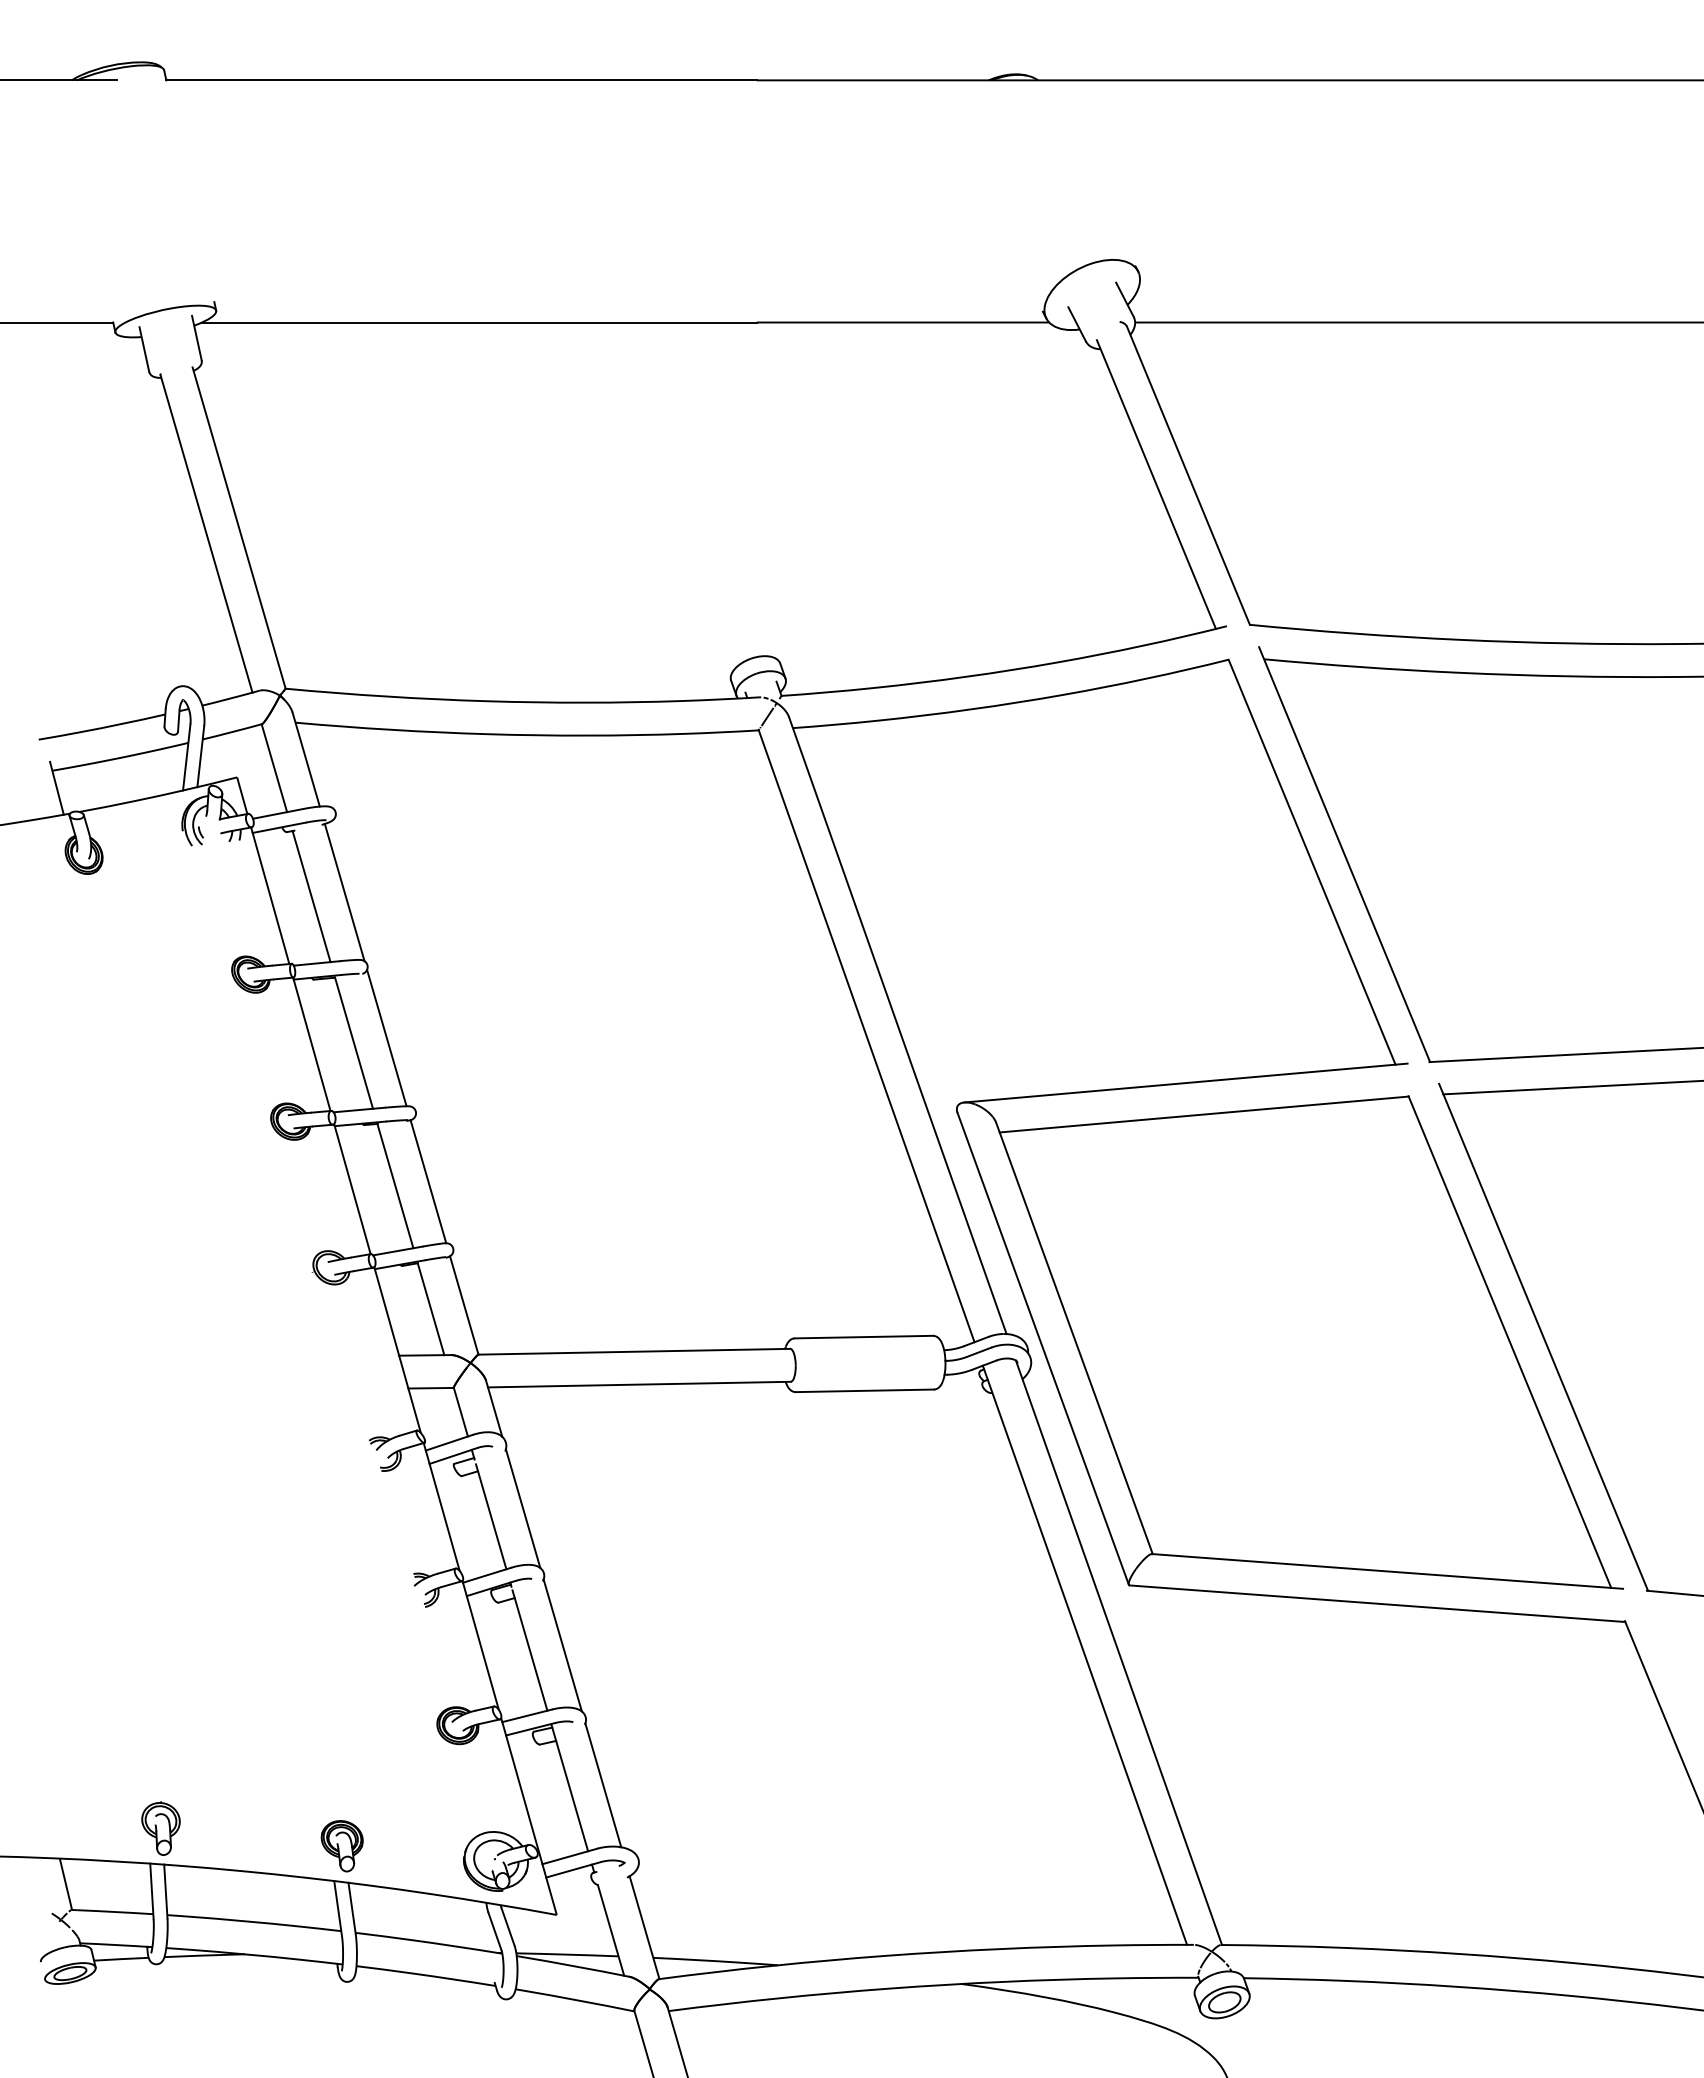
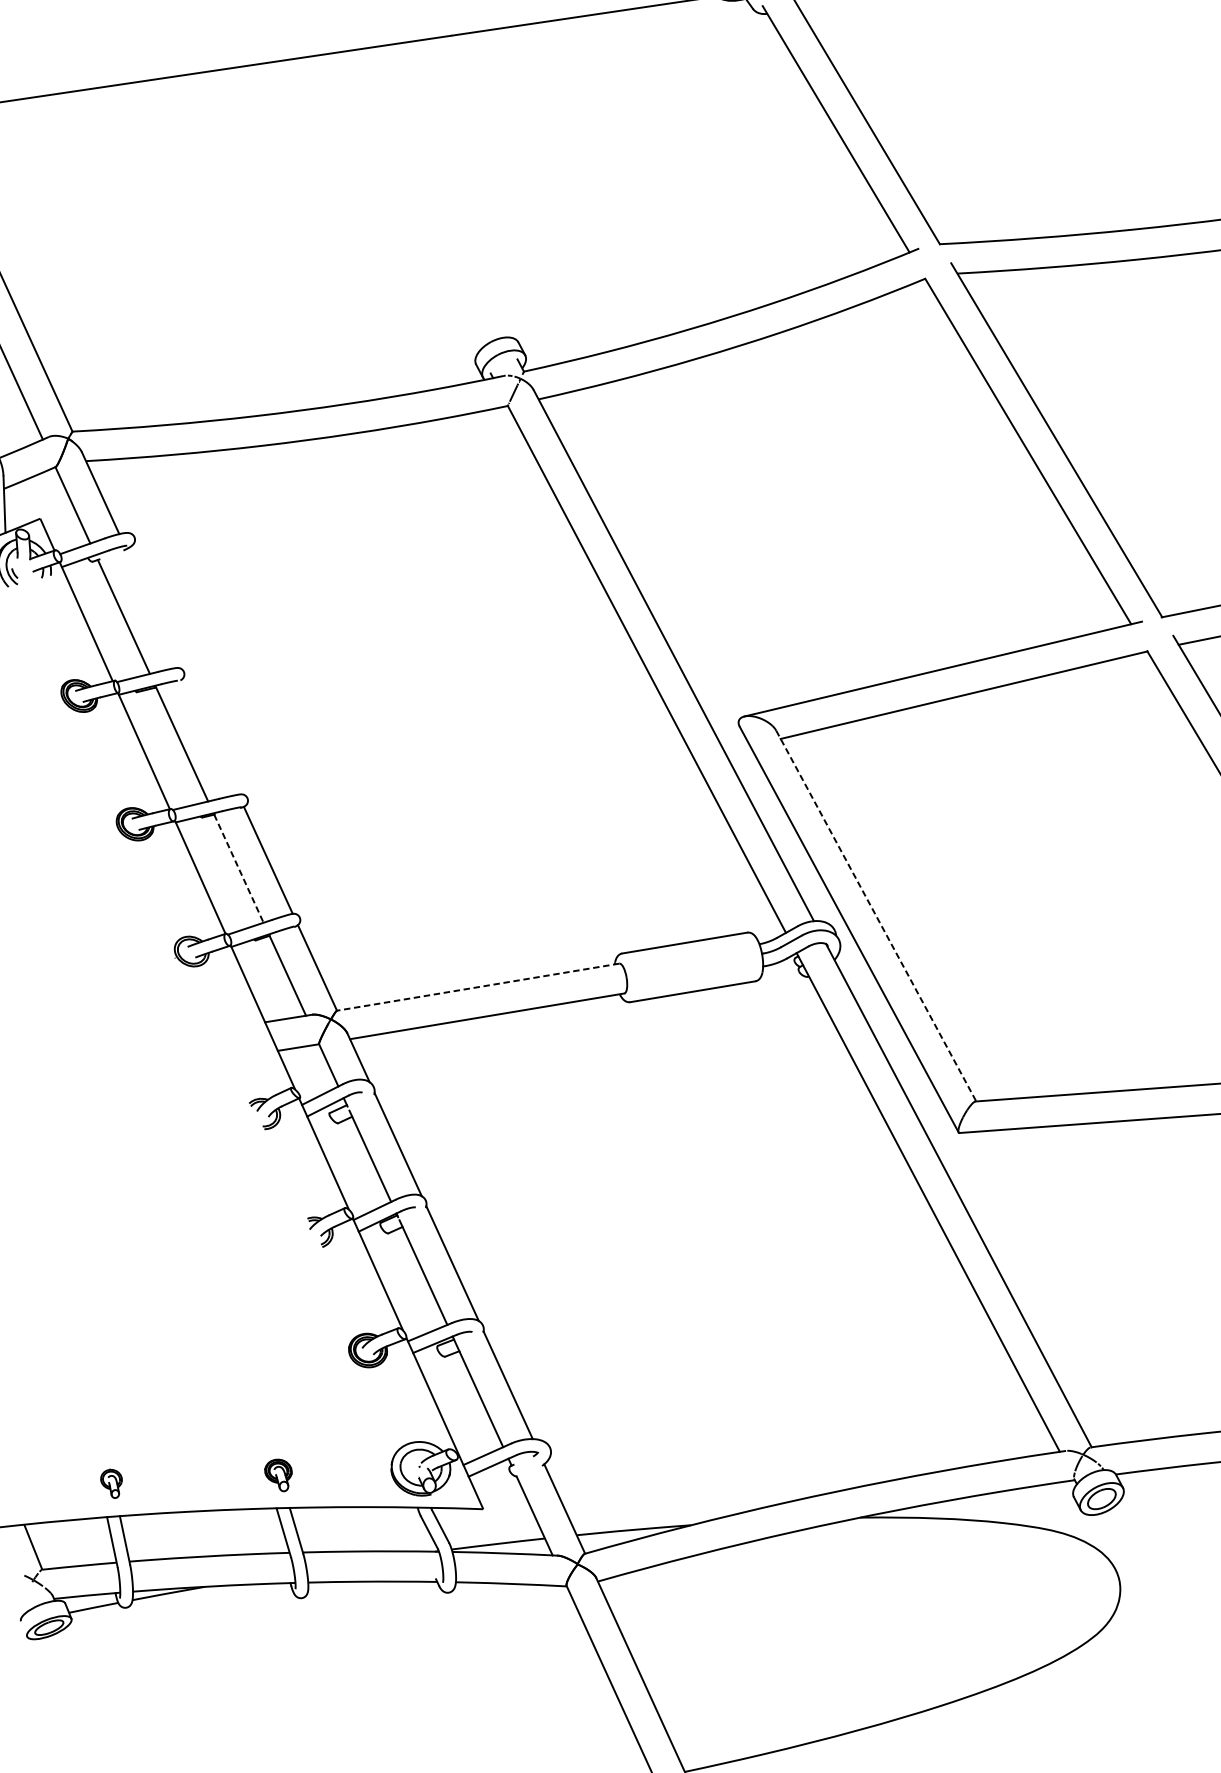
line: (344, 892) -> (153, 608), removed
line: (386, 1037) -> (210, 734), removed
line: (395, 1186) -> (239, 869), solid -> dashed
line: (1074, 1338) -> (876, 916), solid -> dashed
line: (634, 1351) -> (478, 986), solid -> dashed
part: (160, 1828) -> (111, 1483), size x0.6
part: (341, 1846) -> (278, 1475), size x0.7

